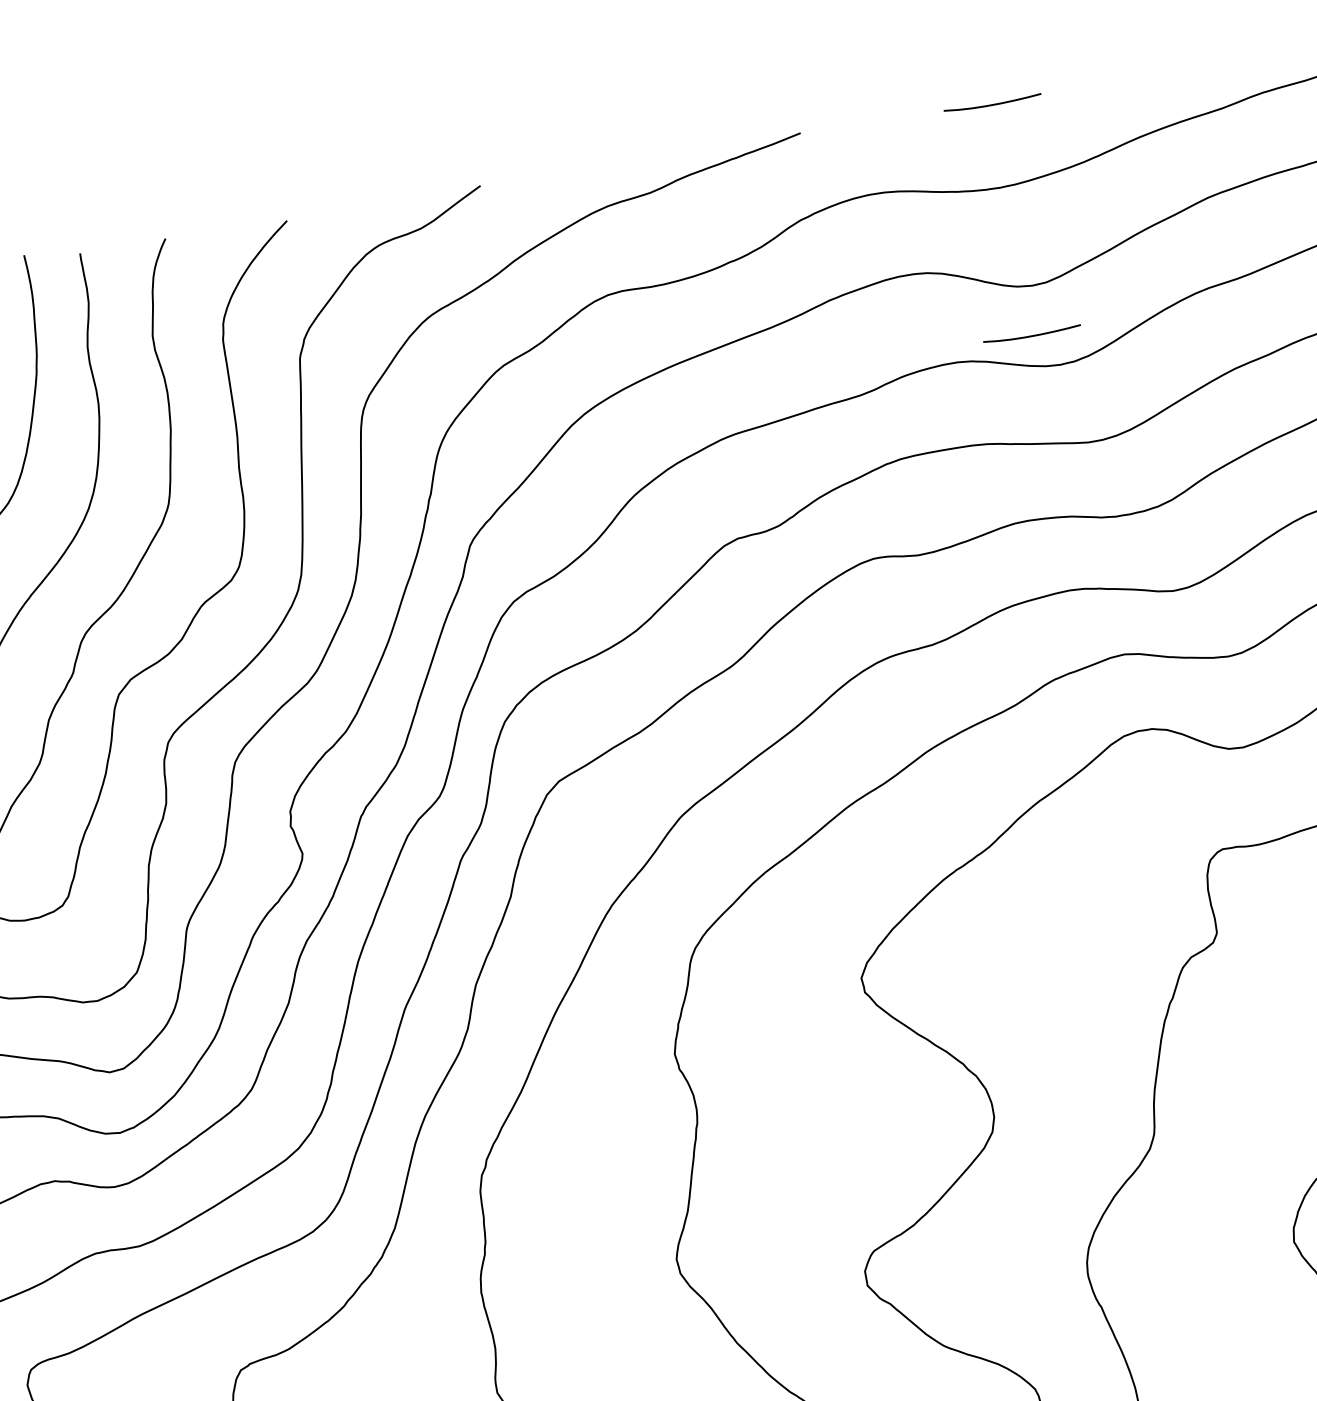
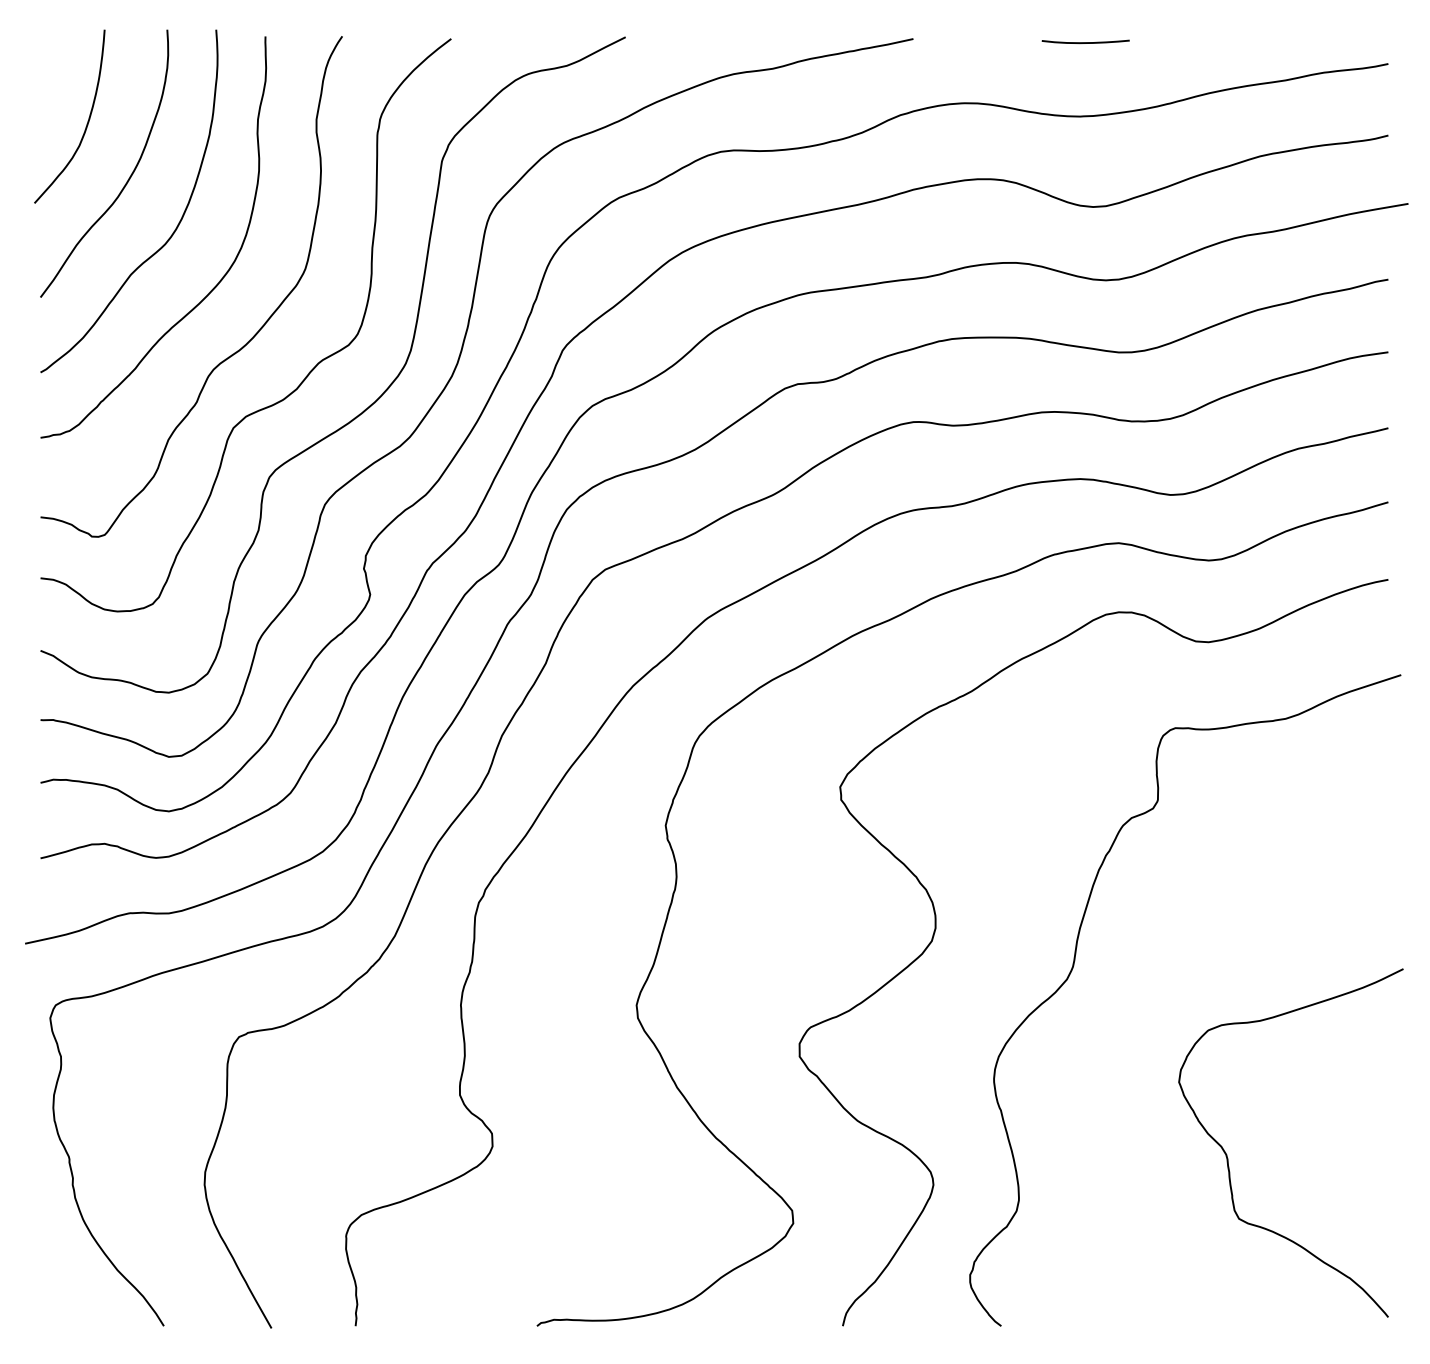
curve: (1032, 335) -> (1085, 250), removed

